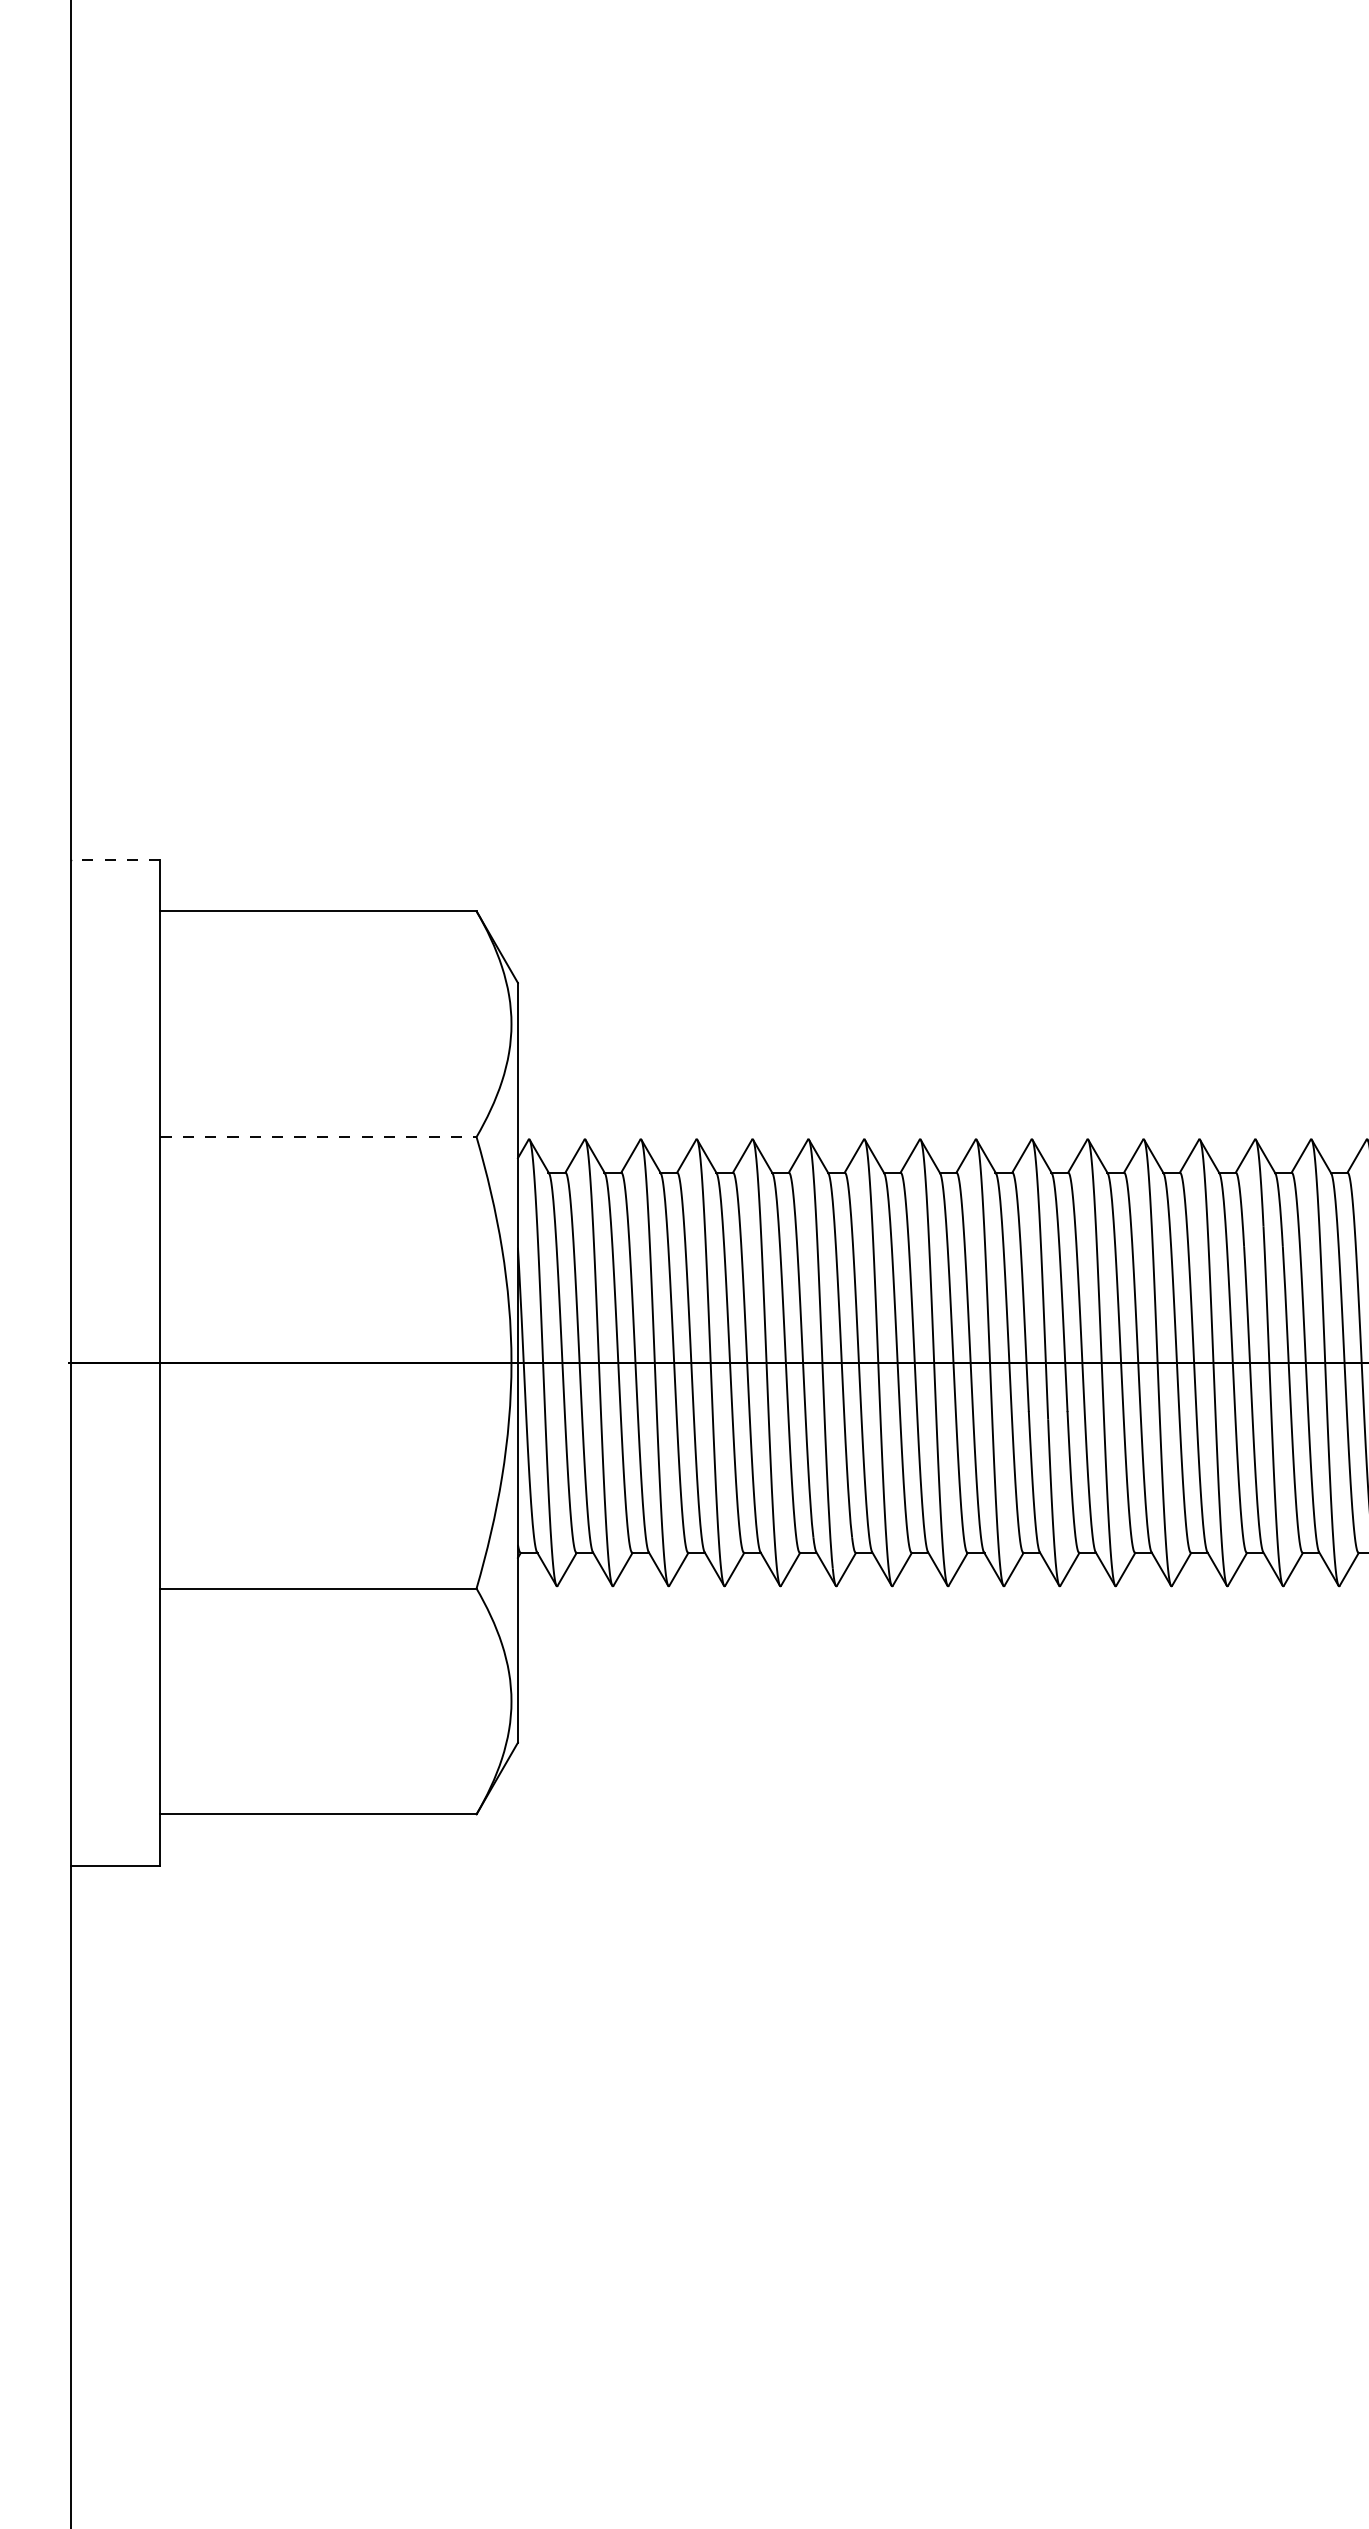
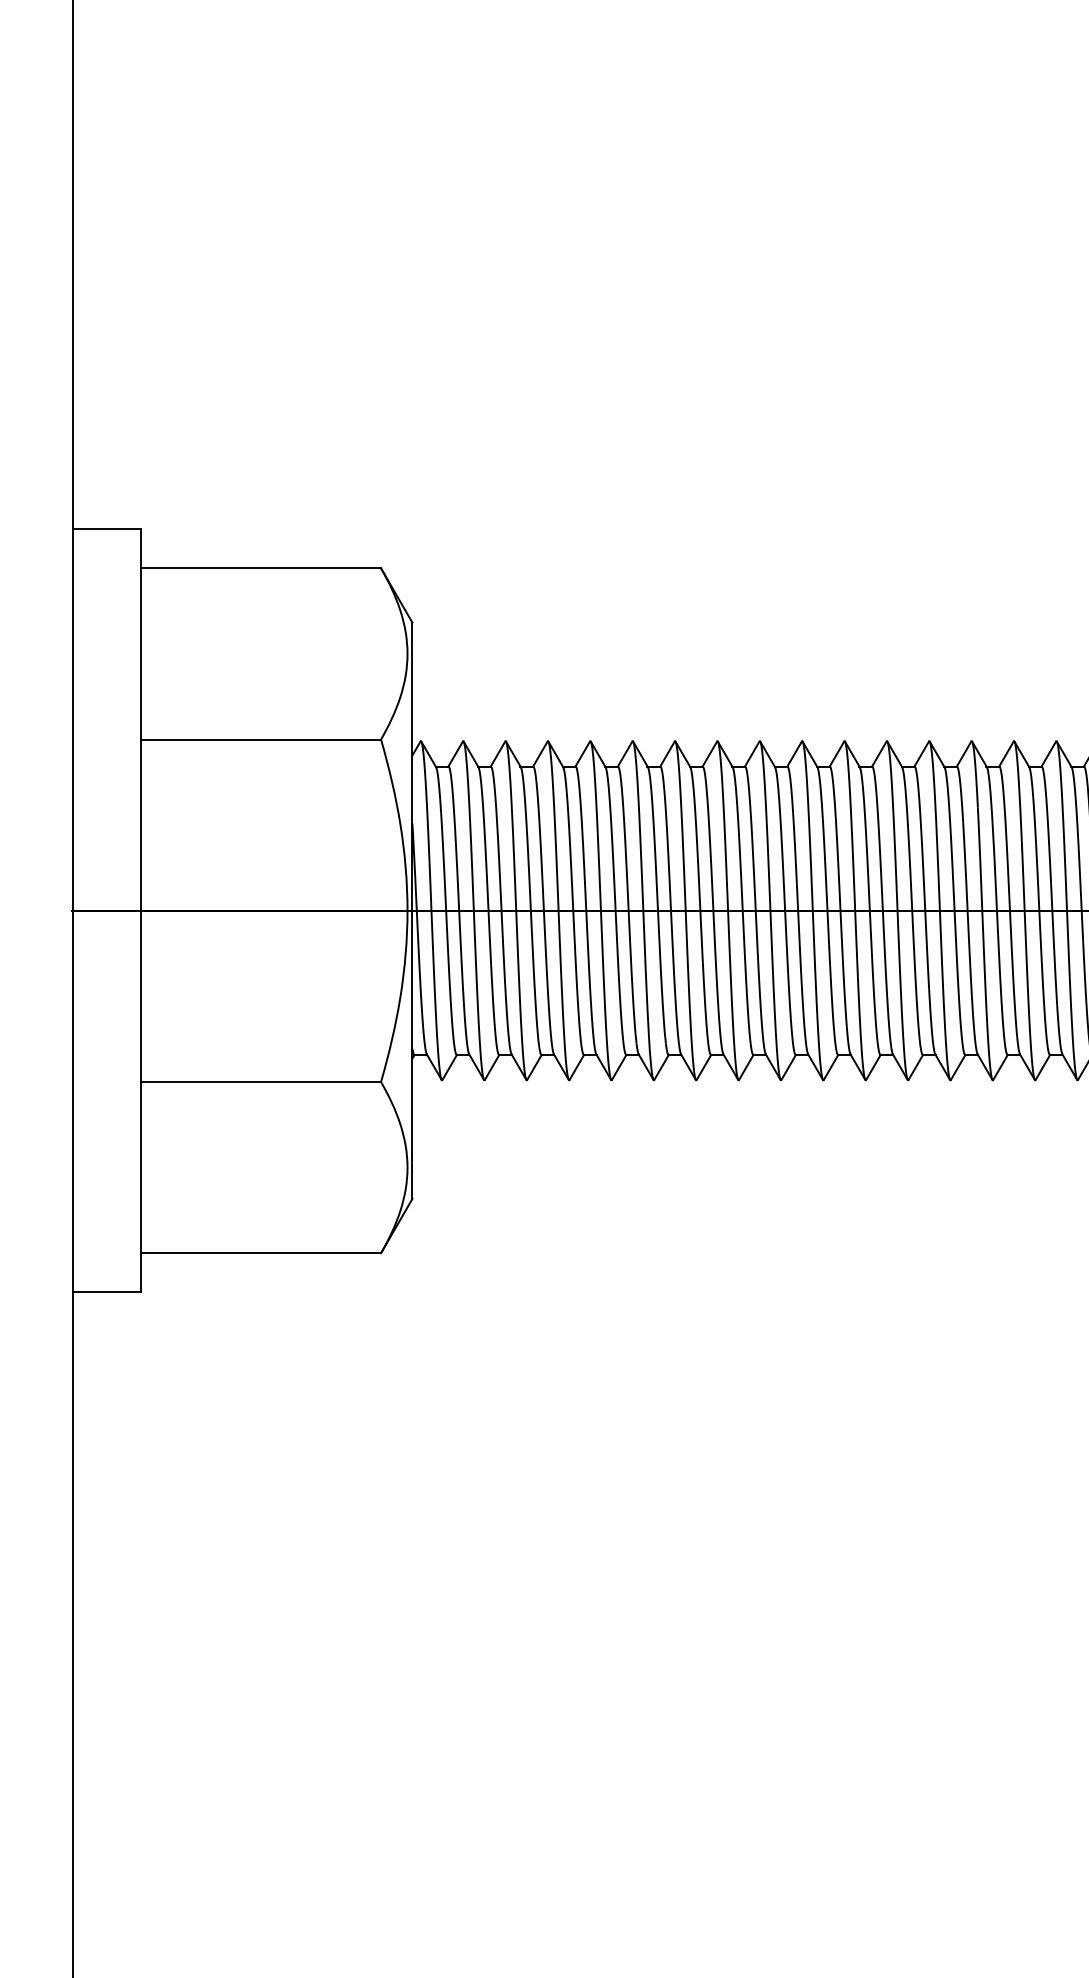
line: (115, 860) -> (107, 529), dashed -> solid
line: (318, 1136) -> (261, 739), dashed -> solid

